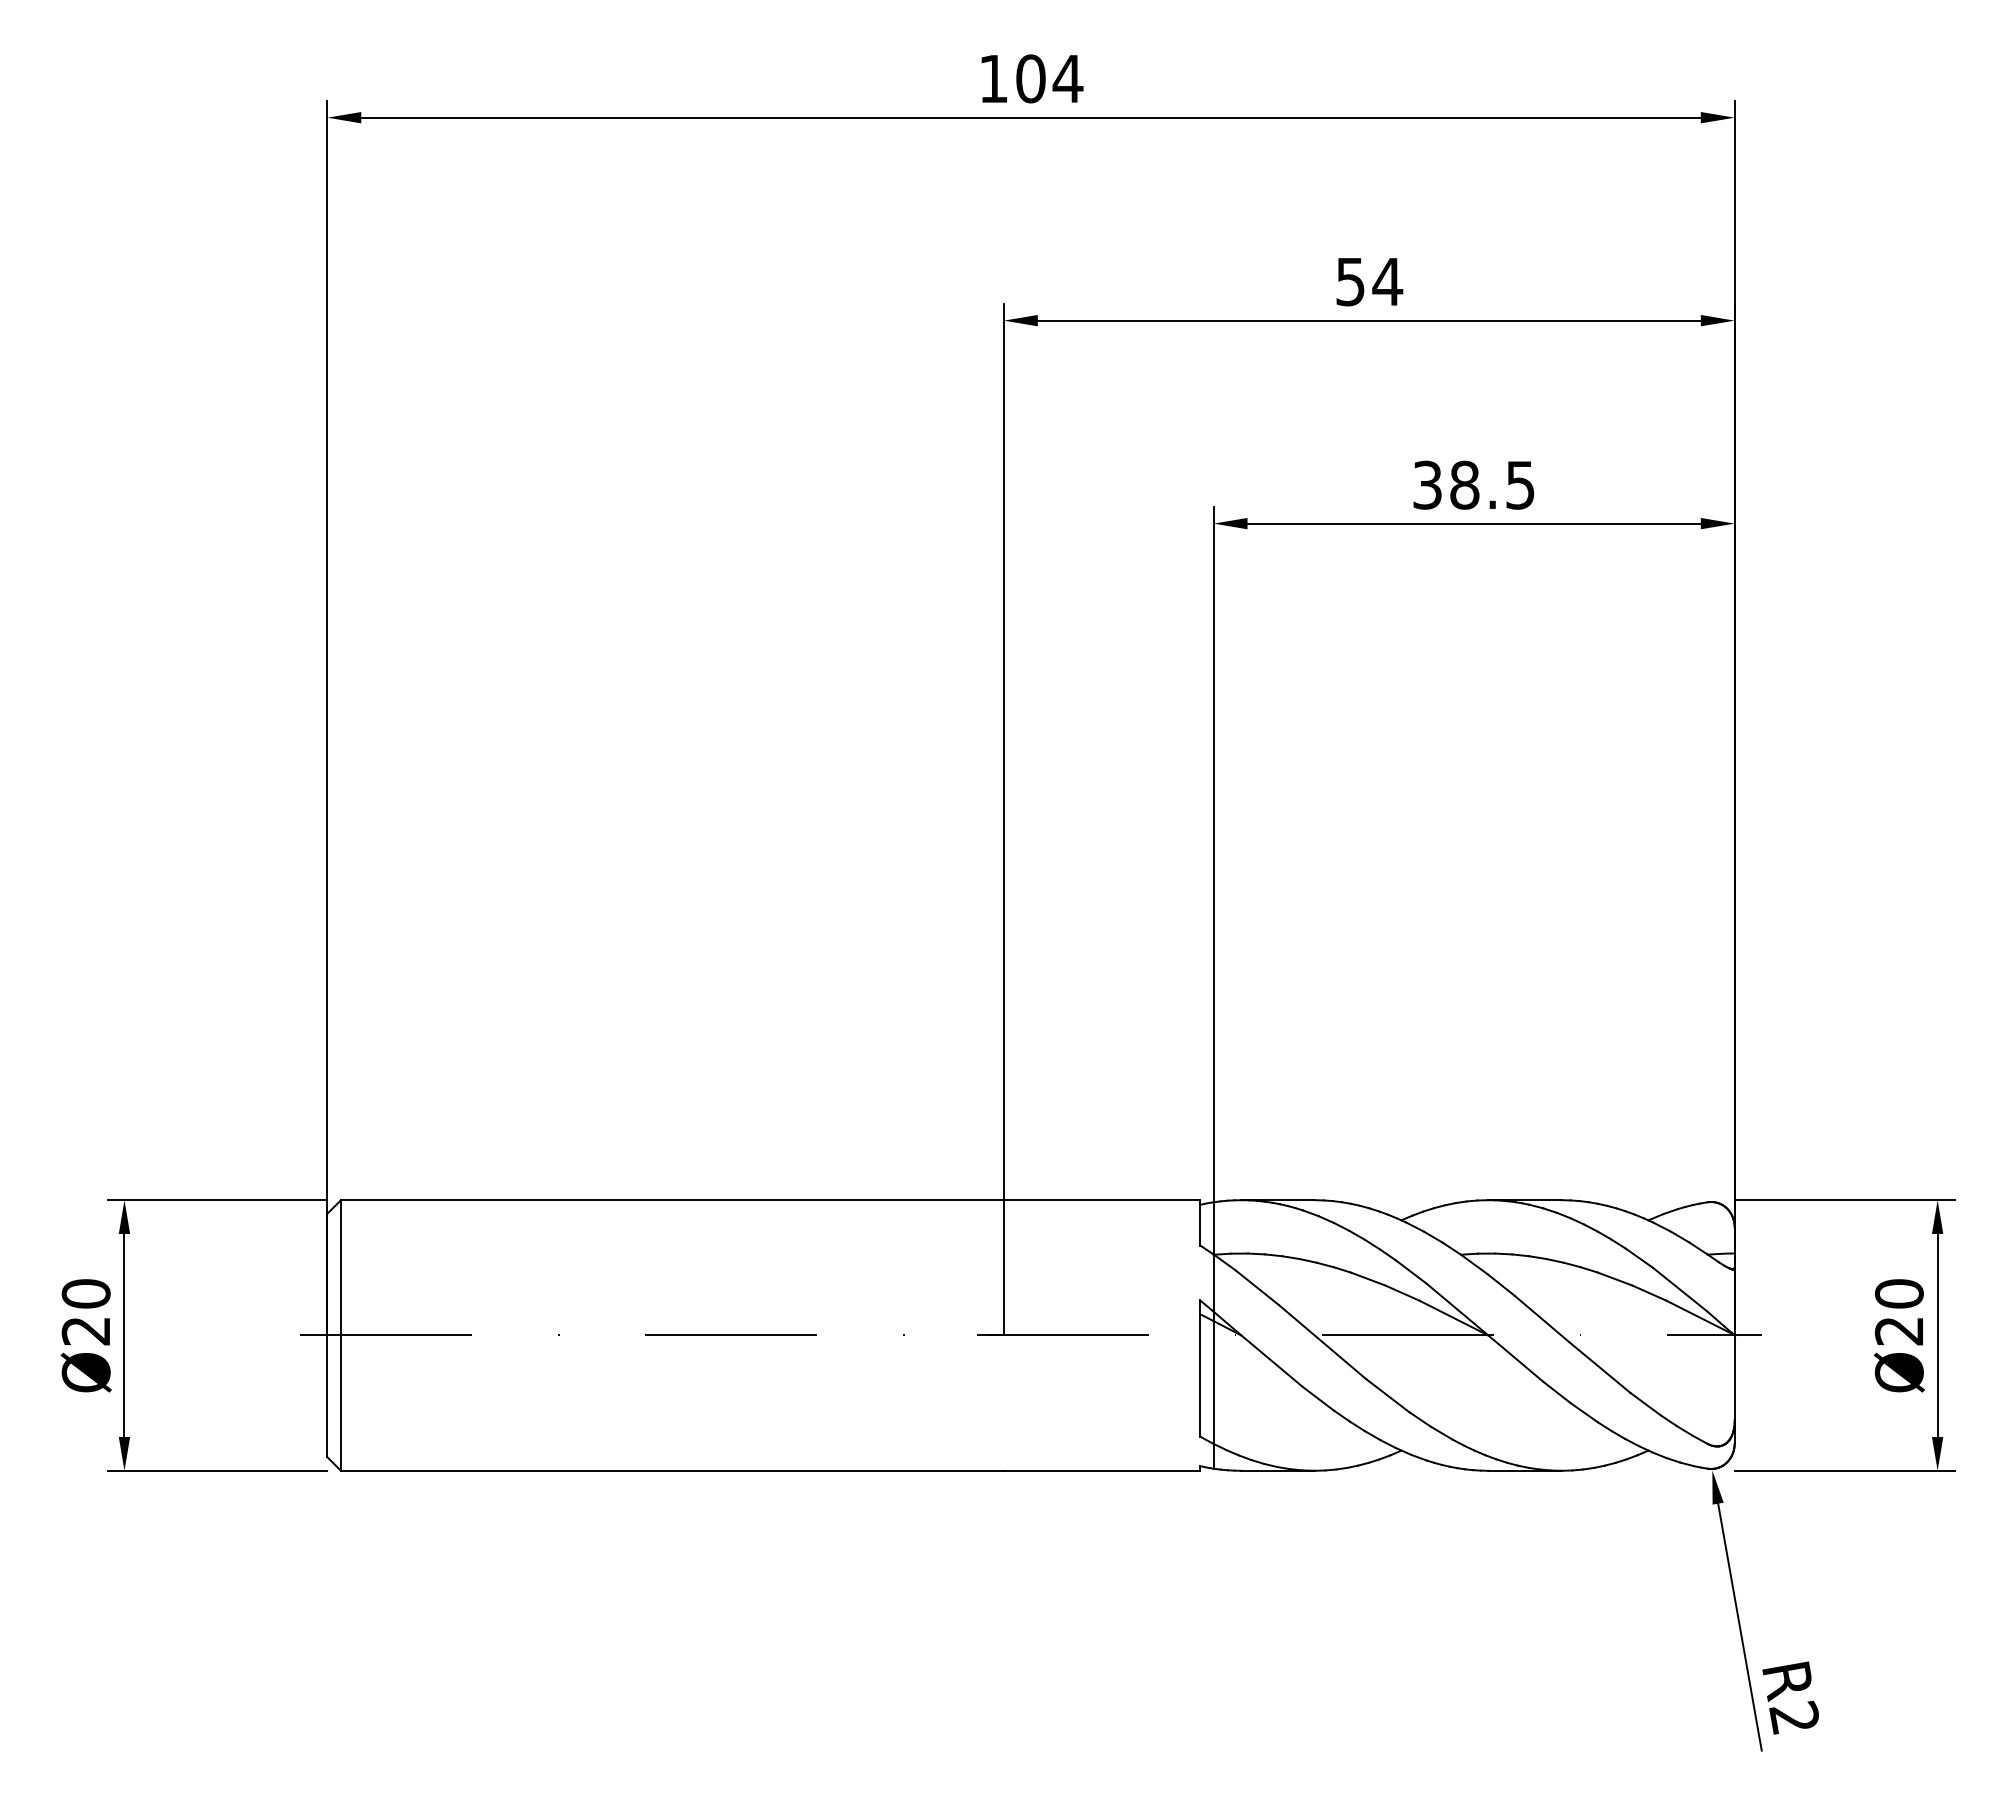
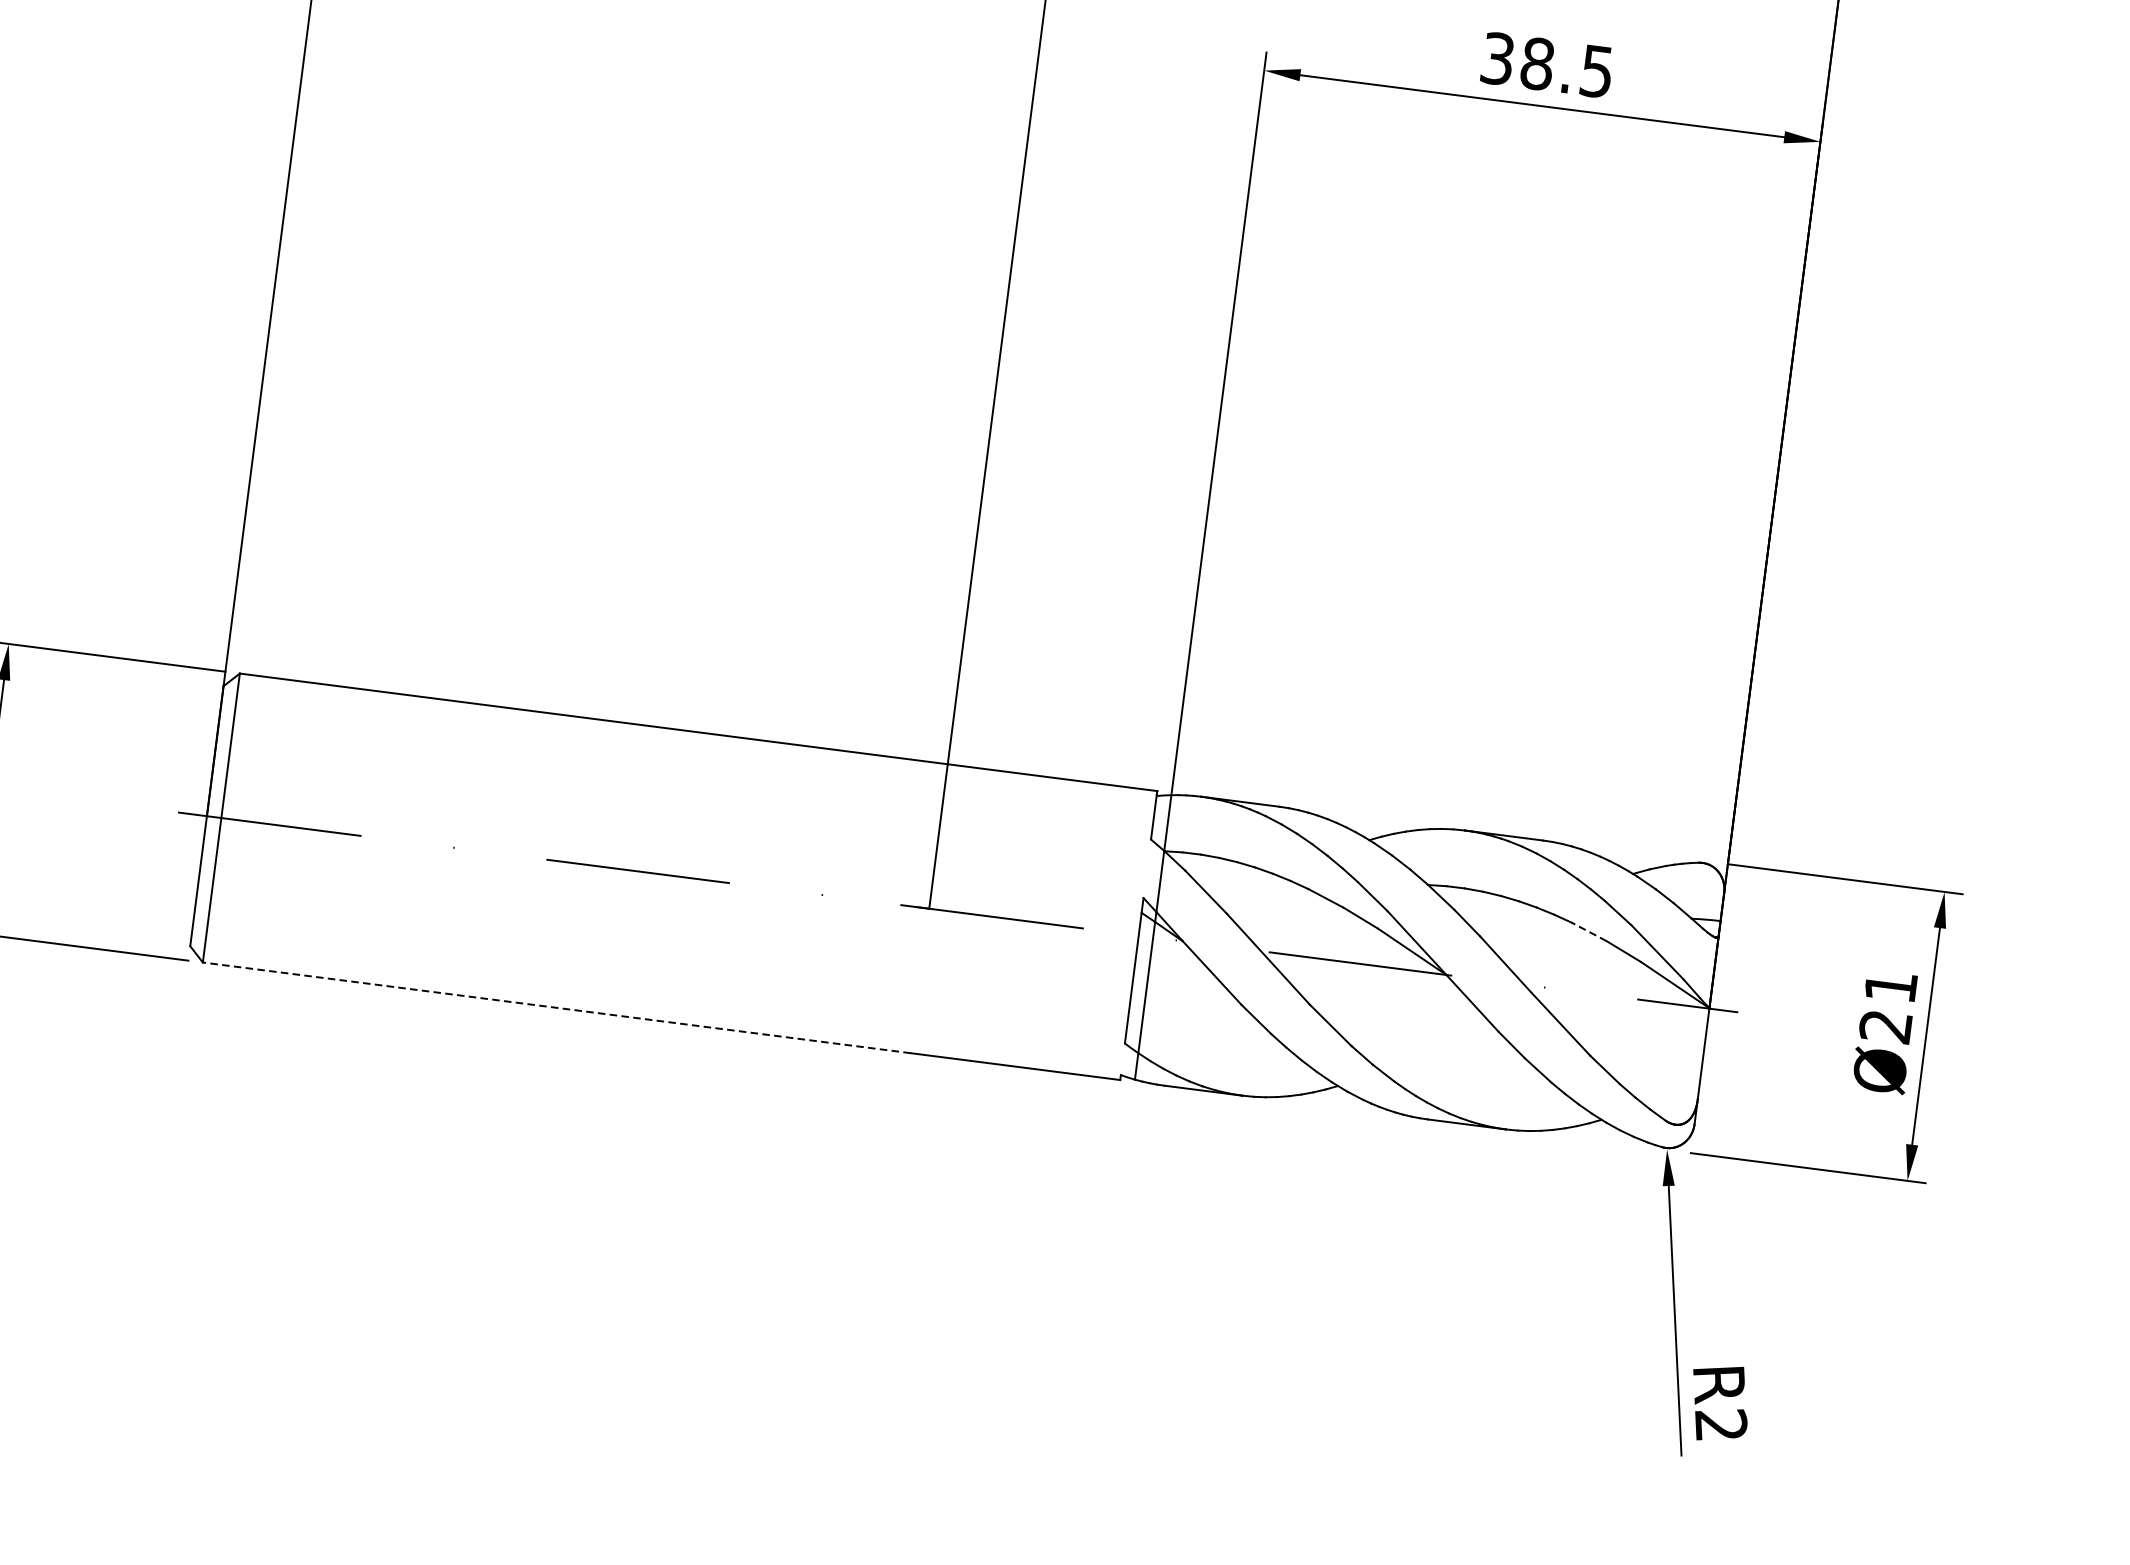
line: (1614, 1278) -> (1588, 931), solid -> dashed
text: (1898, 1293) -> (1890, 986), Ø20 -> Ø21
line: (672, 1470) -> (556, 1007), solid -> dashed

